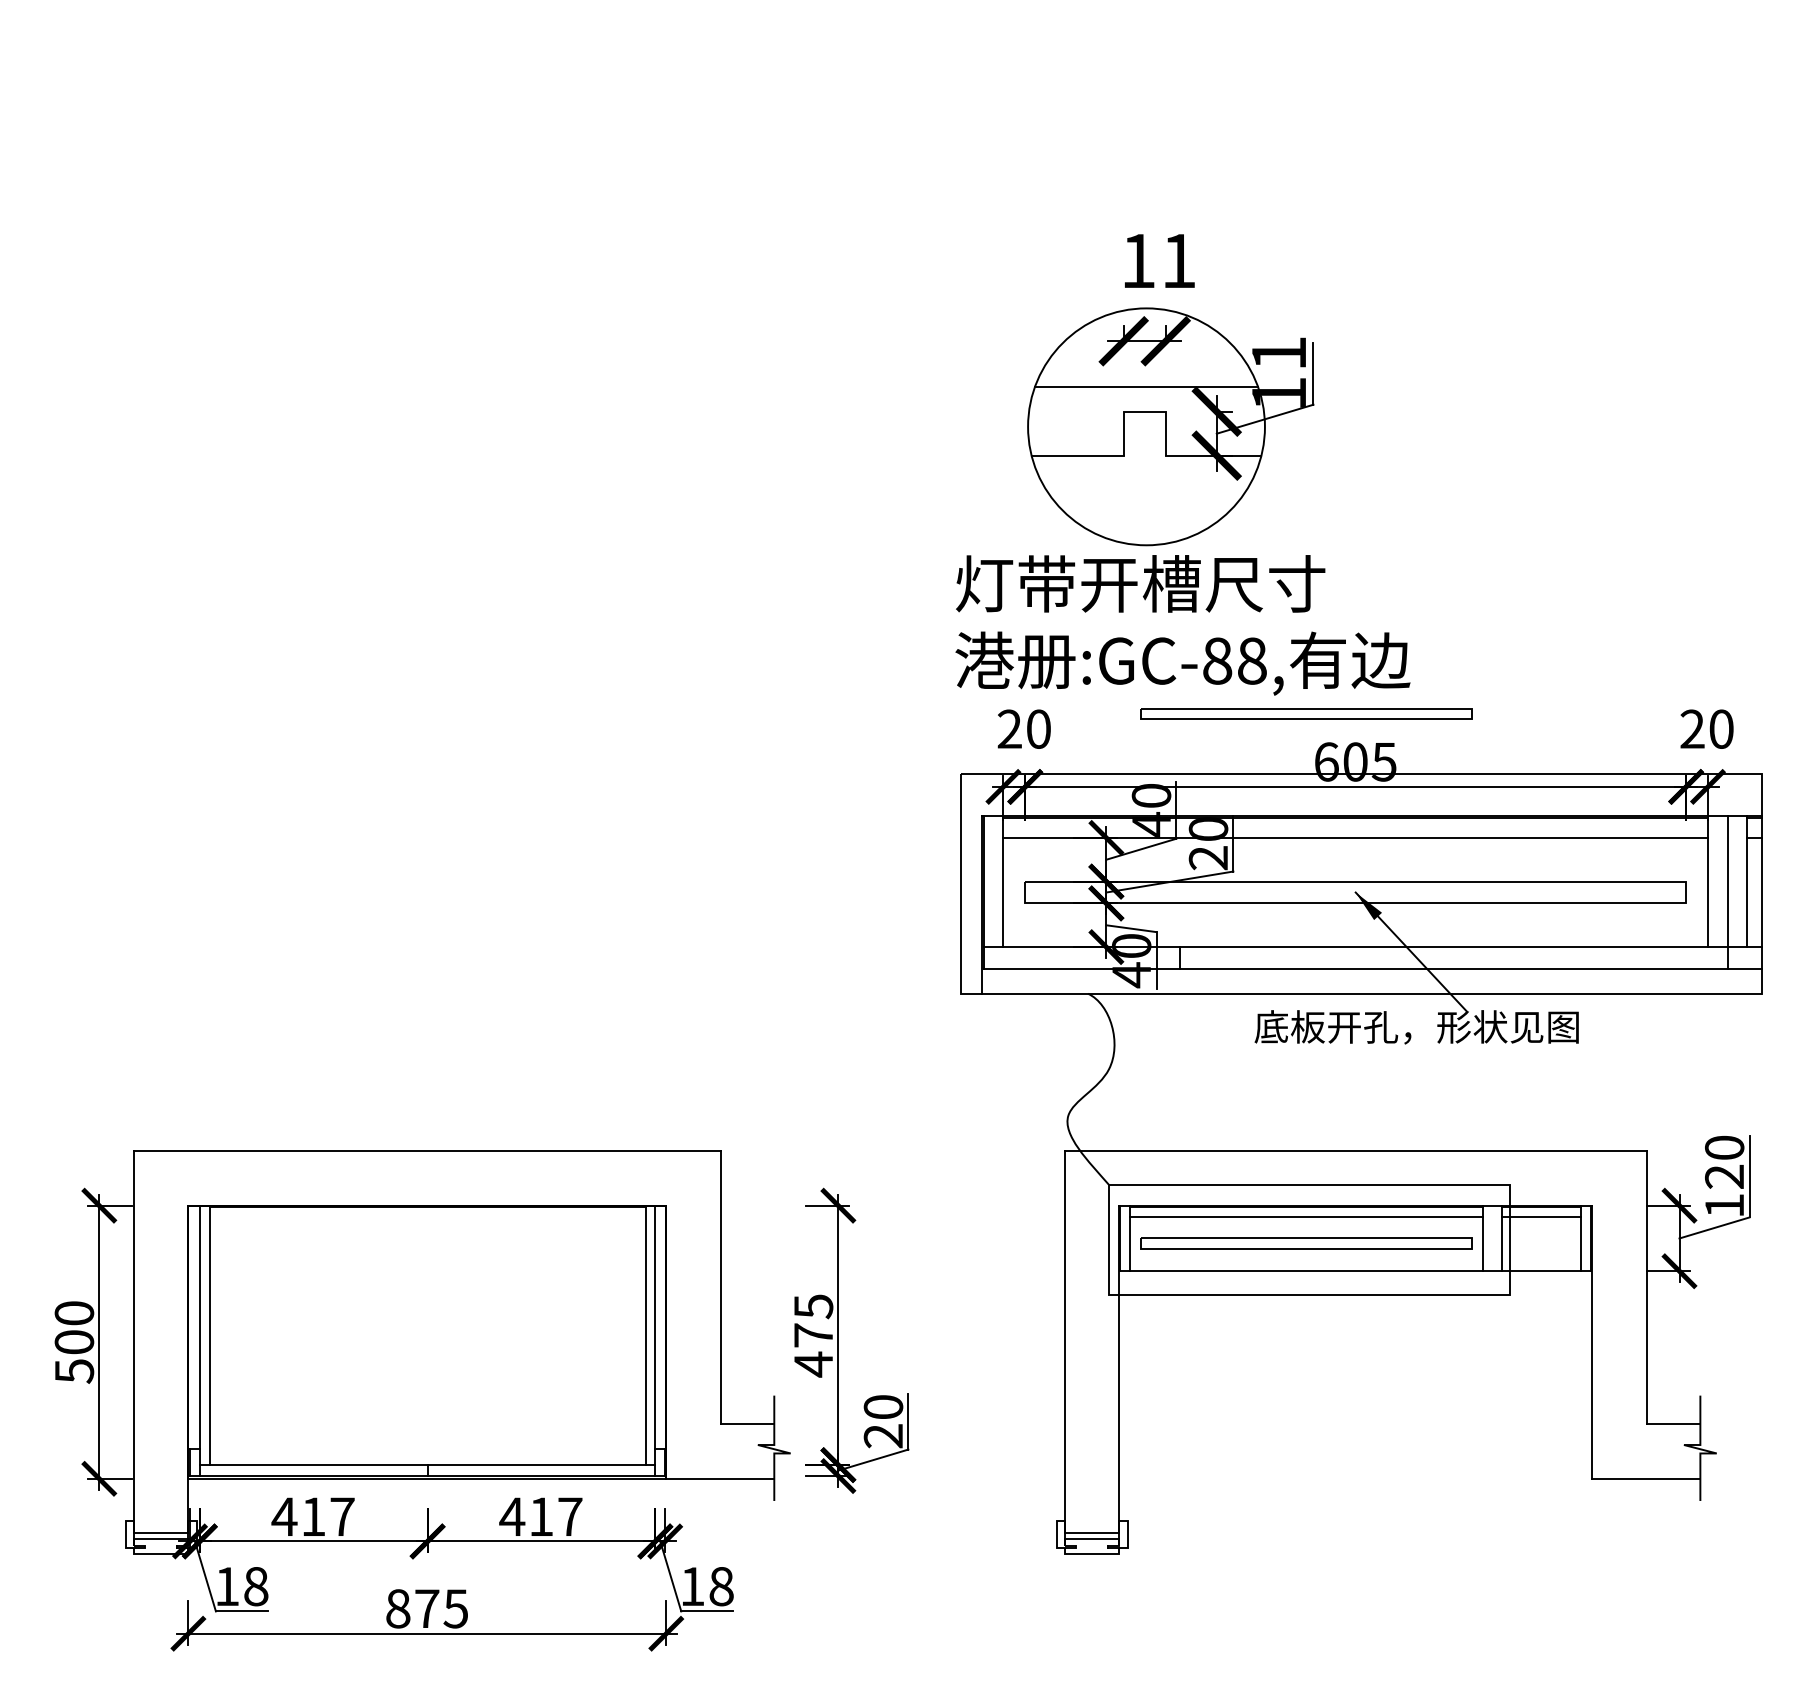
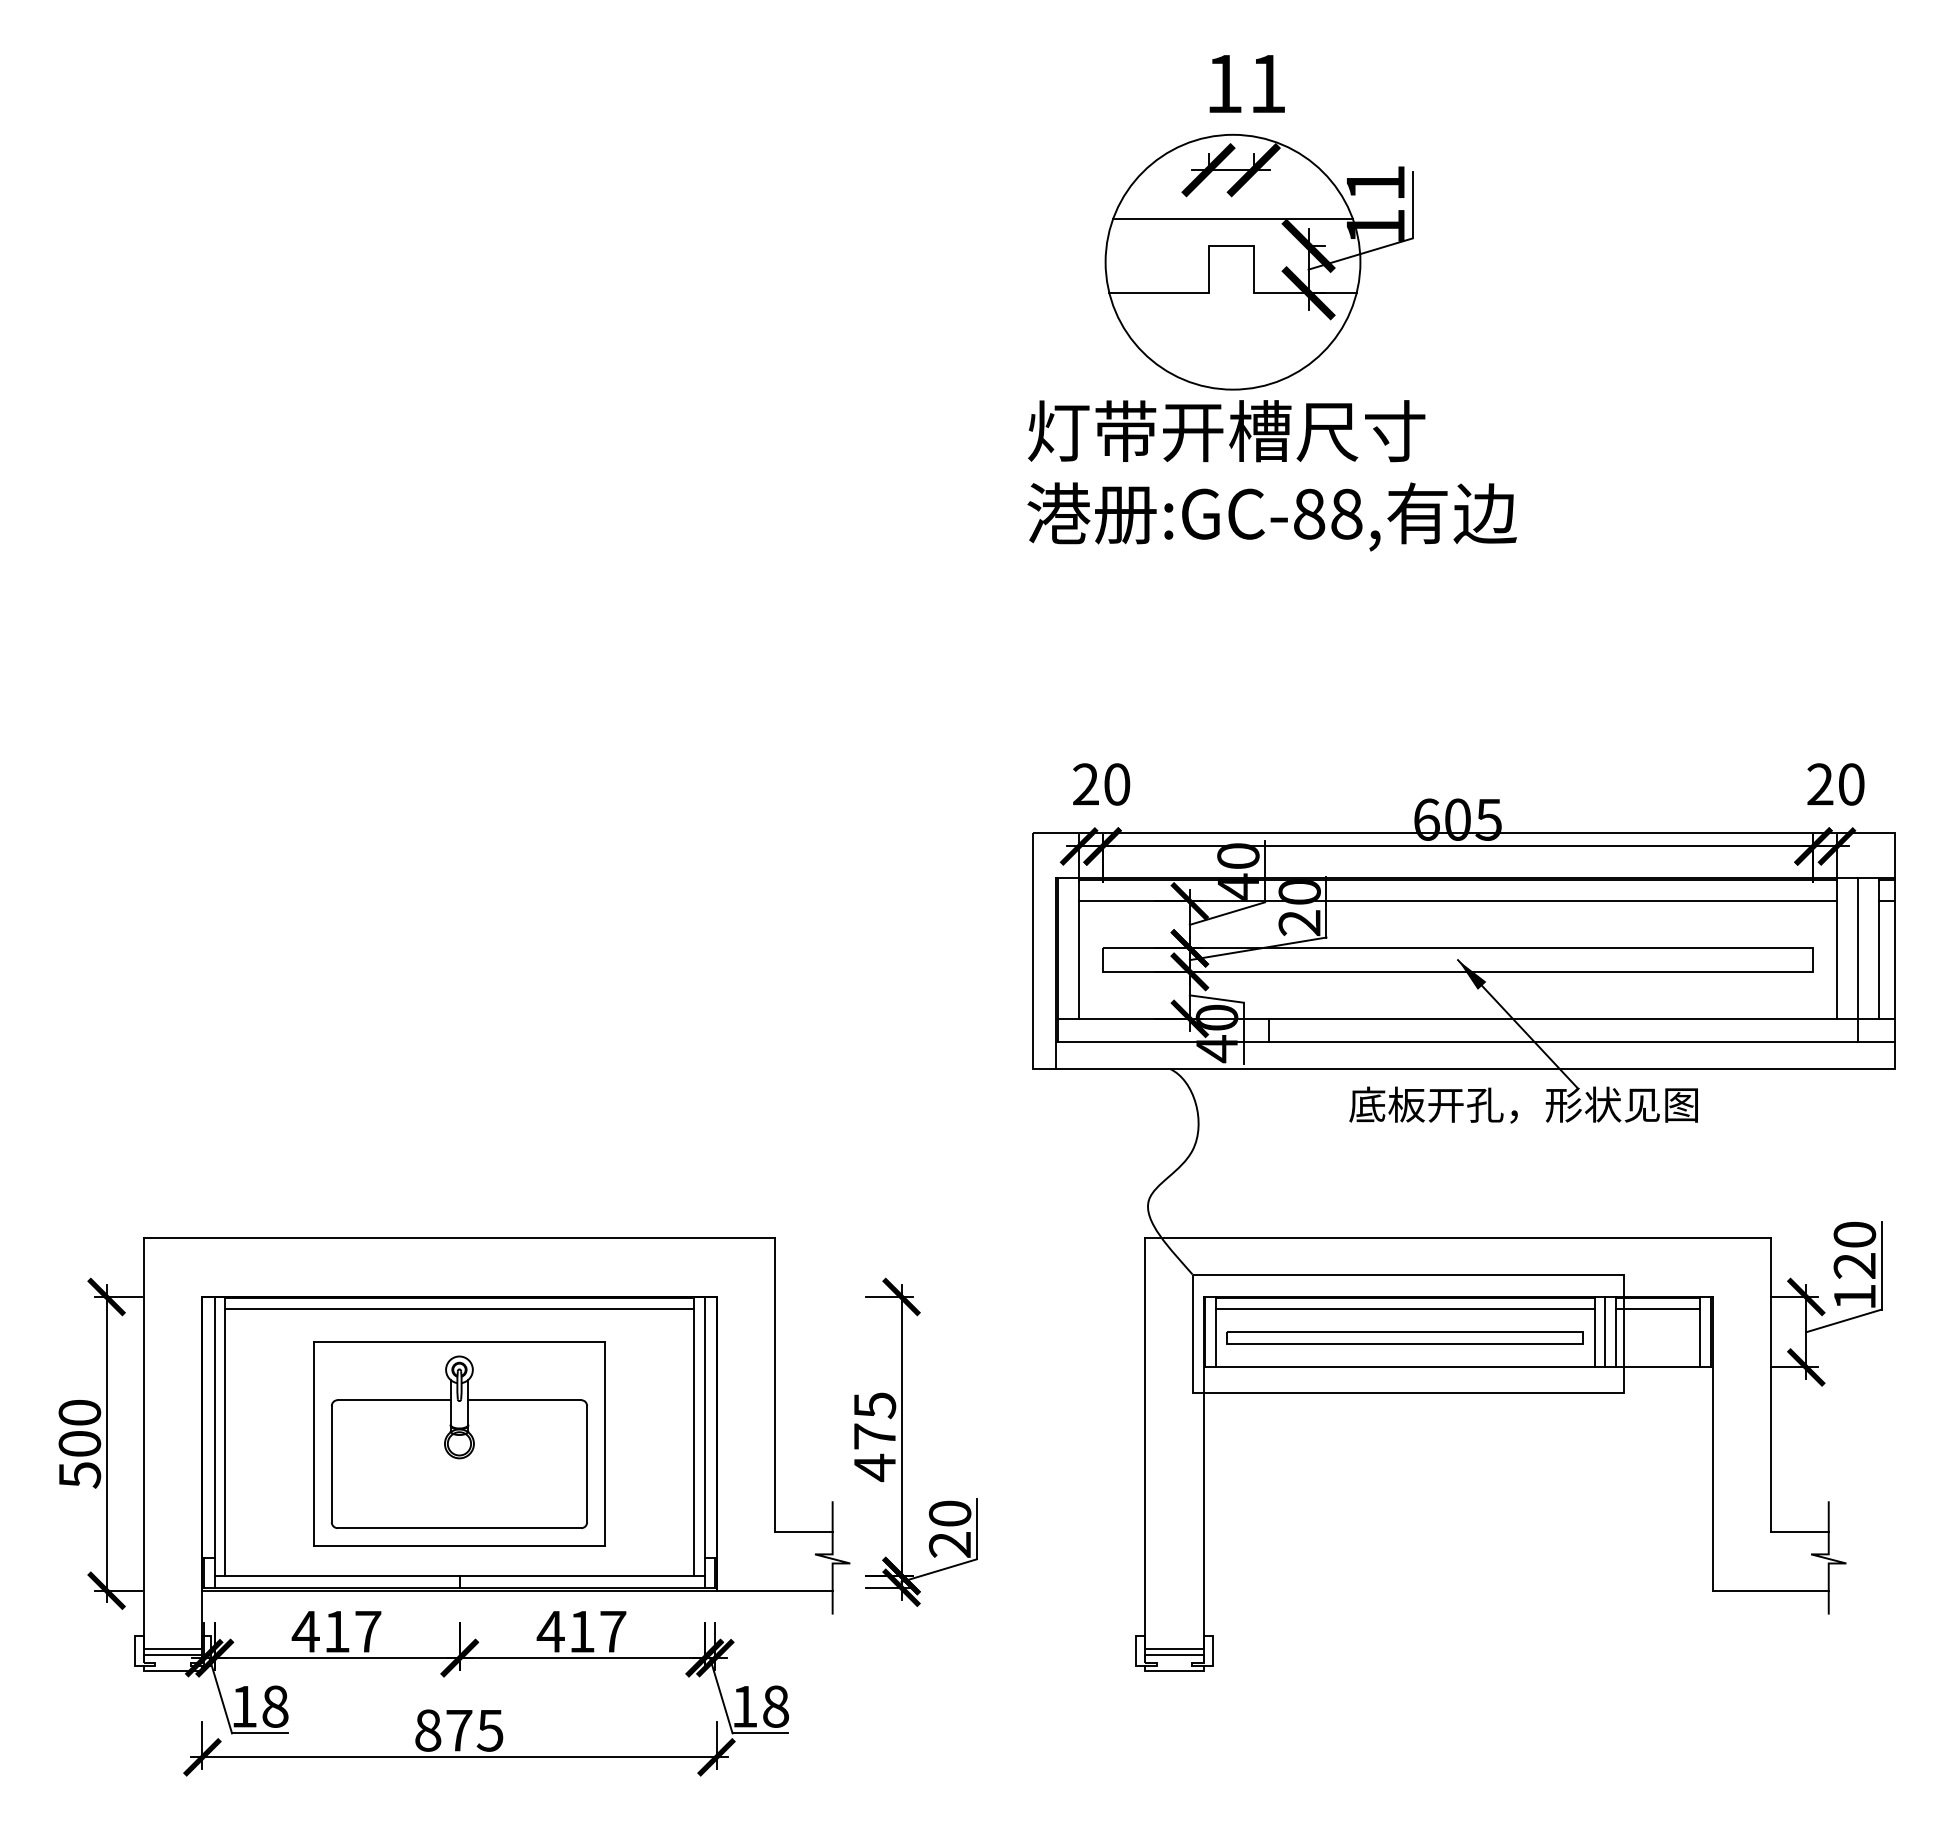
part: (1182, 465) -> (1271, 303), moved
part: (1305, 713) -> (1404, 767), removed
line: (427, 1216) -> (459, 1308), added
line: (1492, 1237) -> (1605, 1331), added
part: (427, 1341) -> (459, 1443), added

